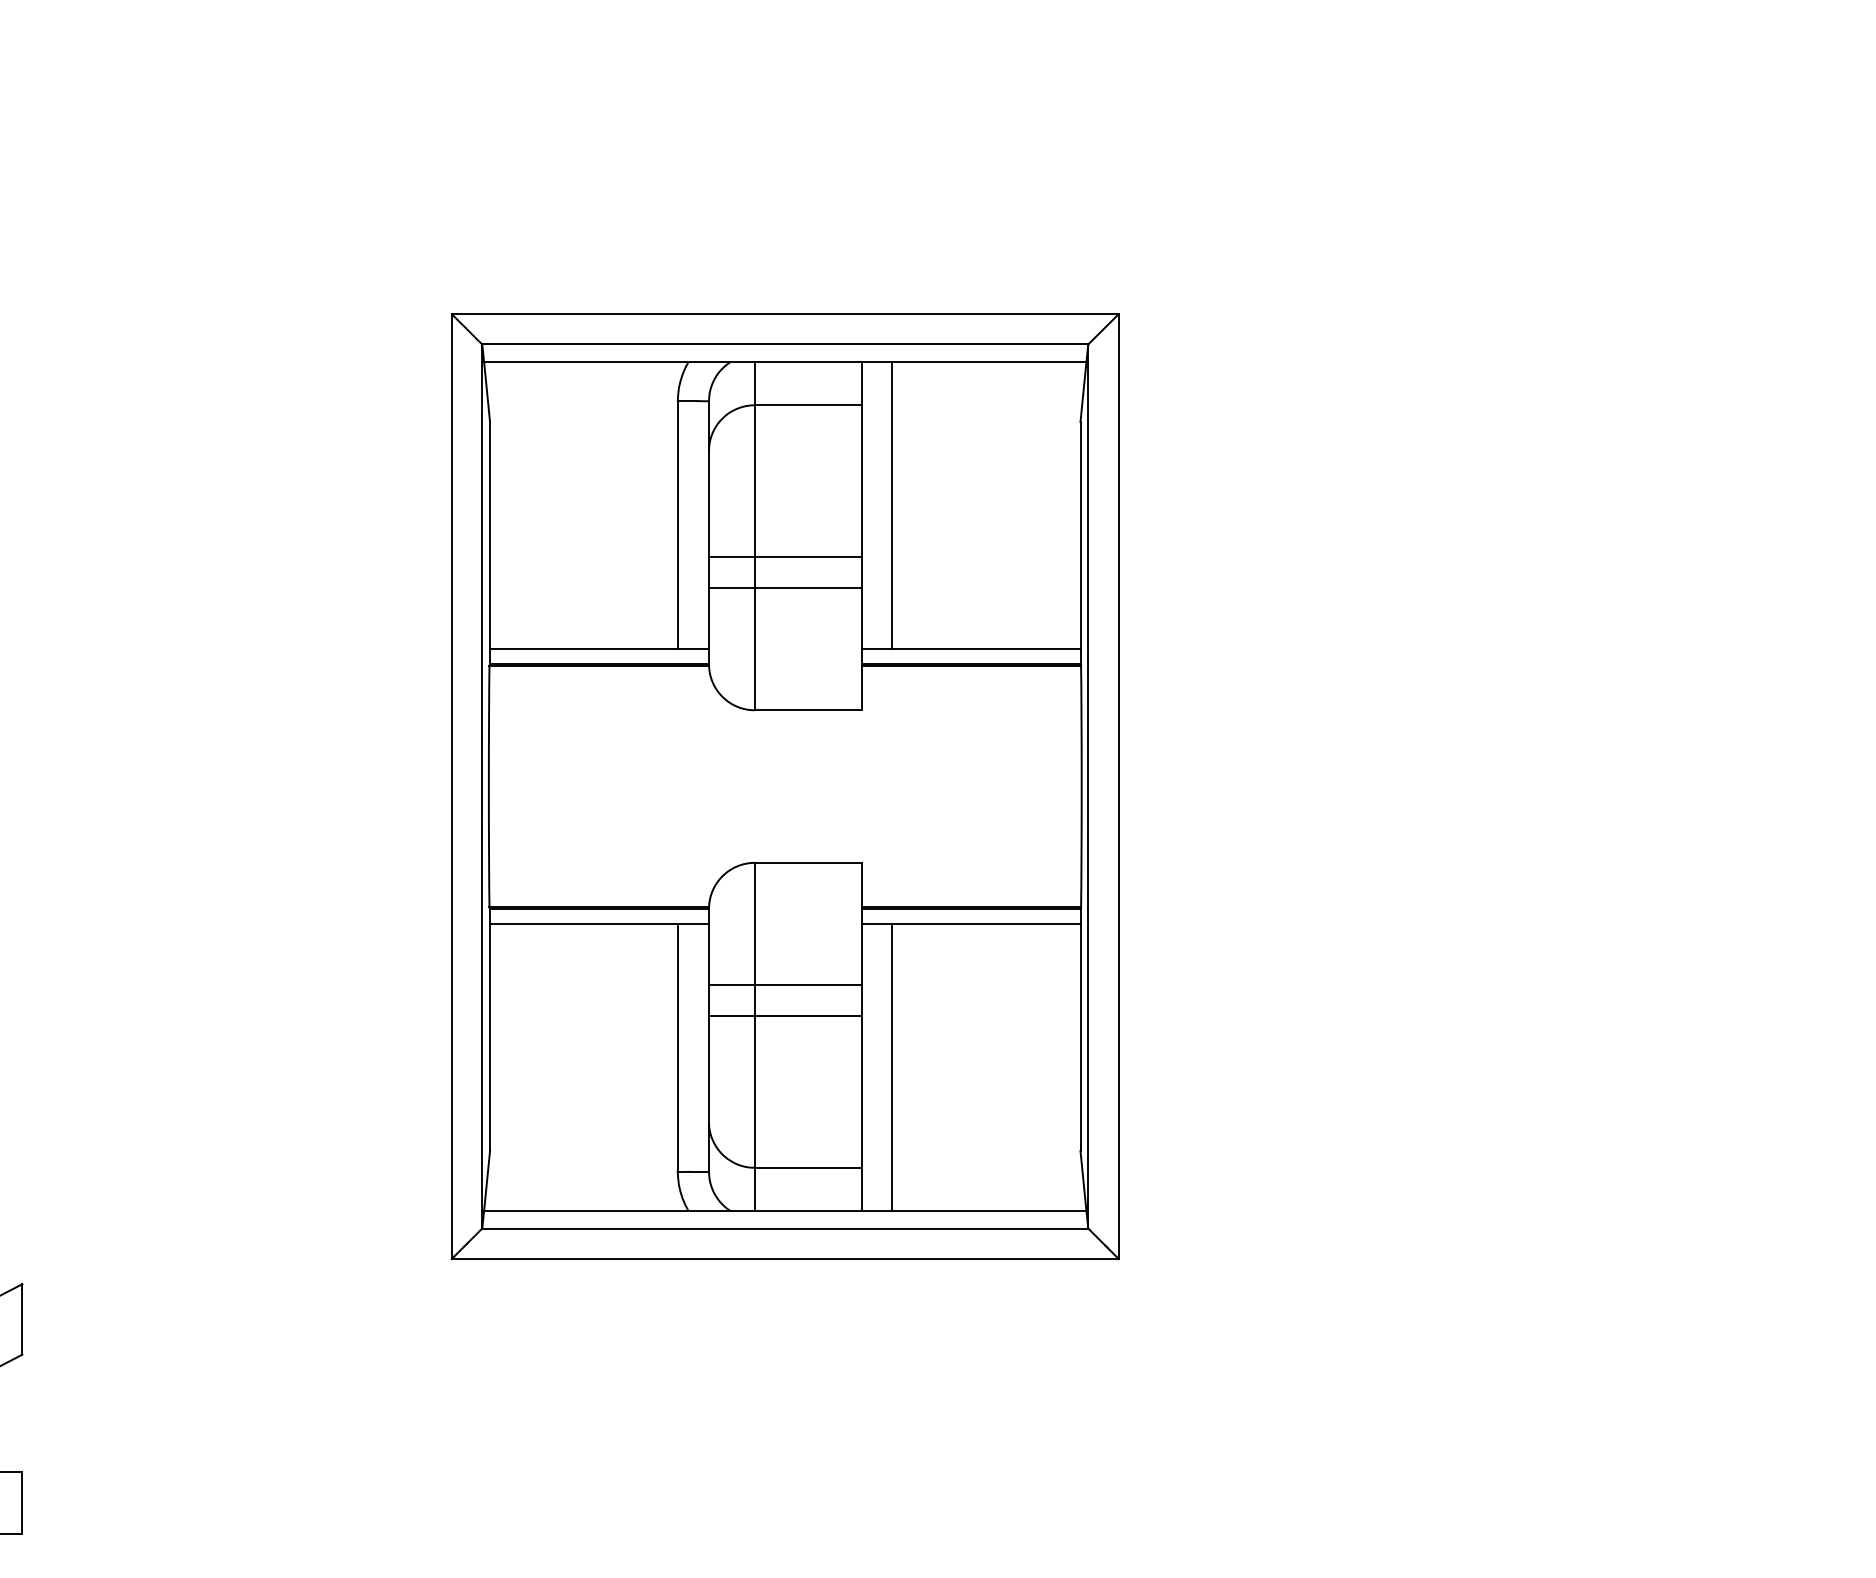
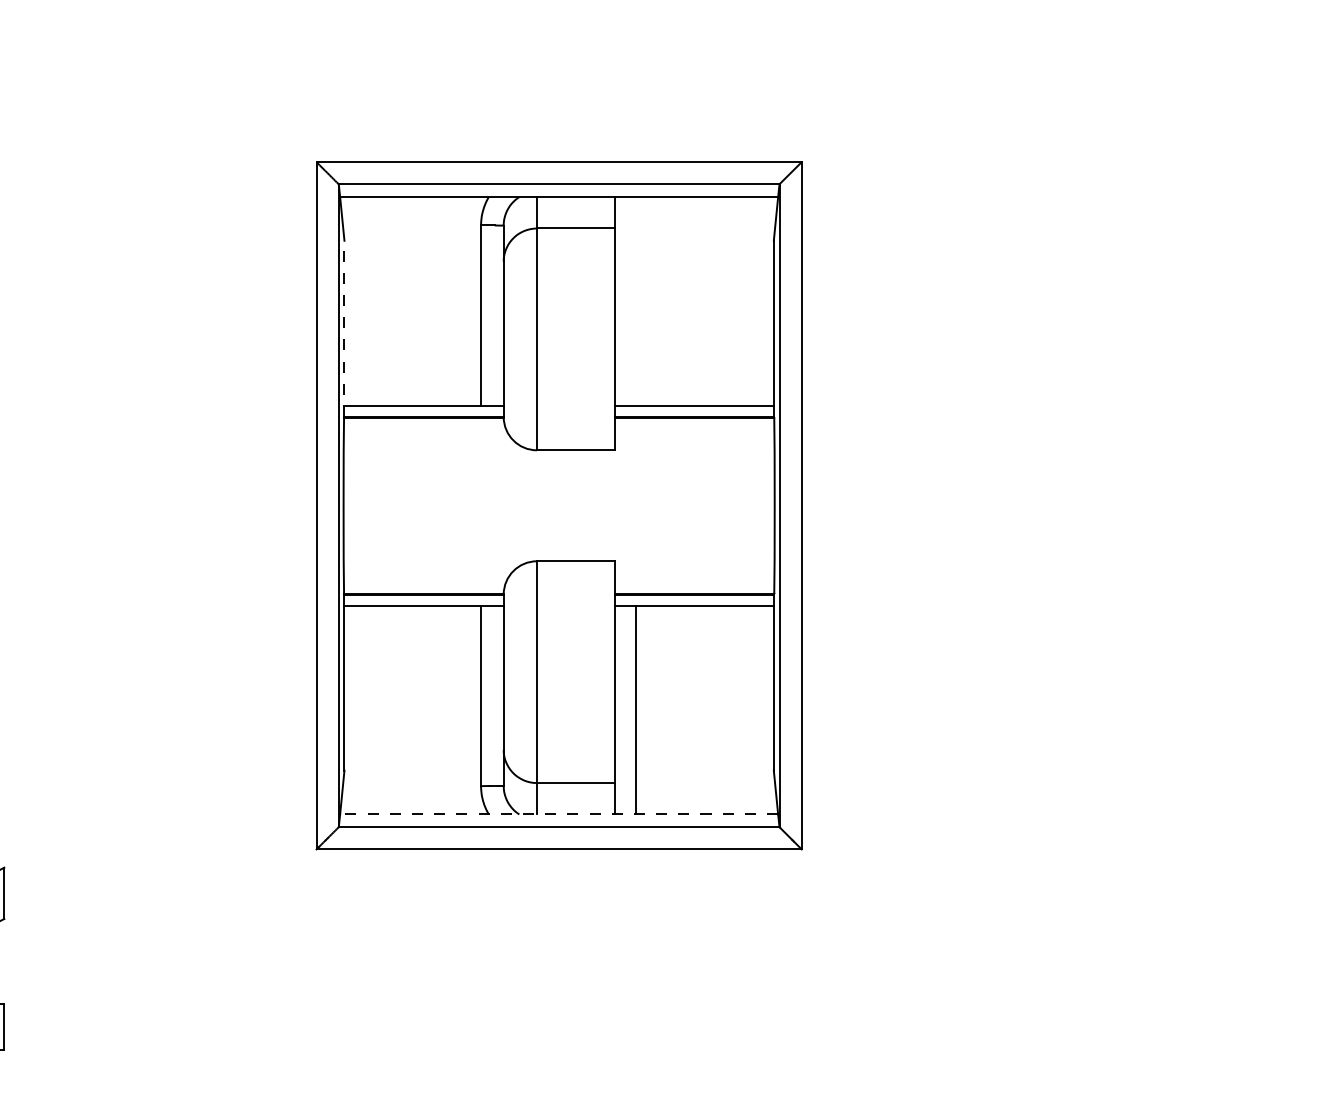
line: (891, 505) -> (636, 301), removed
line: (490, 542) -> (344, 328), solid -> dashed
line: (785, 557) -> (559, 339), removed
line: (785, 588) -> (559, 361), removed
line: (785, 984) -> (559, 649), removed
line: (785, 1015) -> (559, 672), removed
line: (784, 1210) -> (558, 814), solid -> dashed

